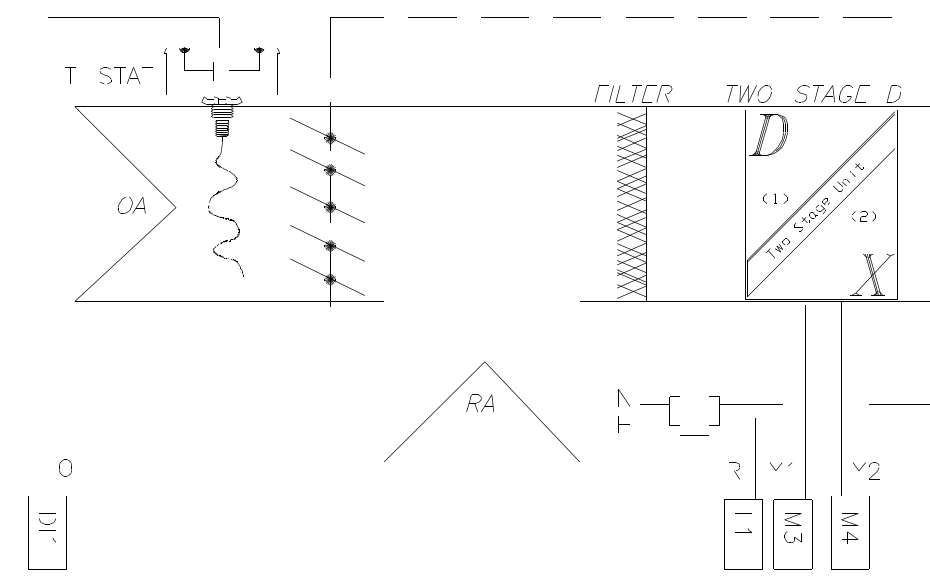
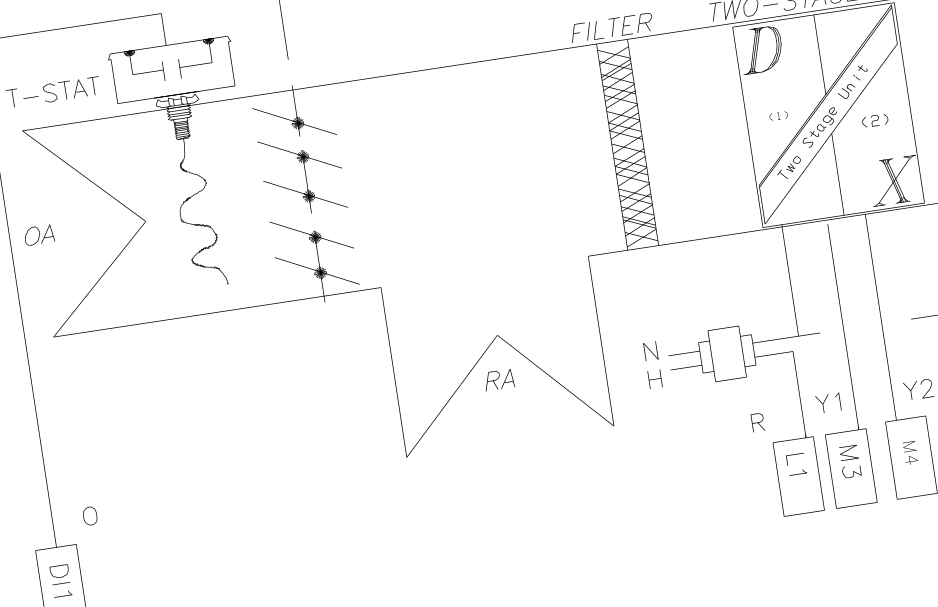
part: (775, 198) -> (778, 115), size x0.7
part: (131, 205) -> (39, 235), moved
part: (65, 467) -> (90, 515), moved
part: (734, 470) -> (758, 422), moved
part: (849, 528) -> (910, 453), size x0.7

